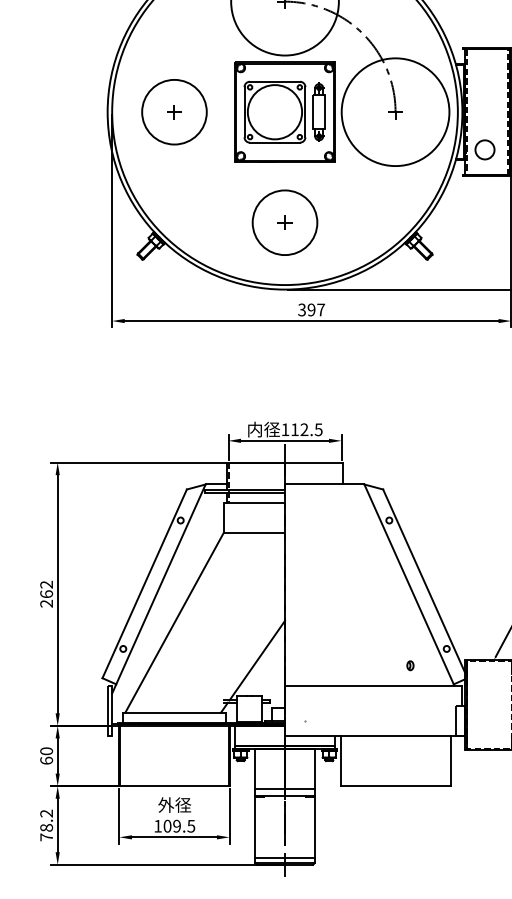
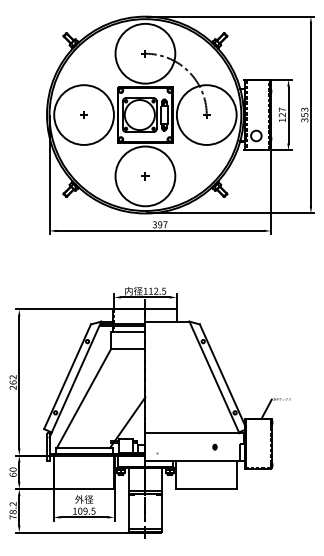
circle: (173, 111) -> (83, 114), size x1.67
circle: (285, 222) -> (145, 176), size x1.67
part: (409, 664) -> (214, 446), moved

